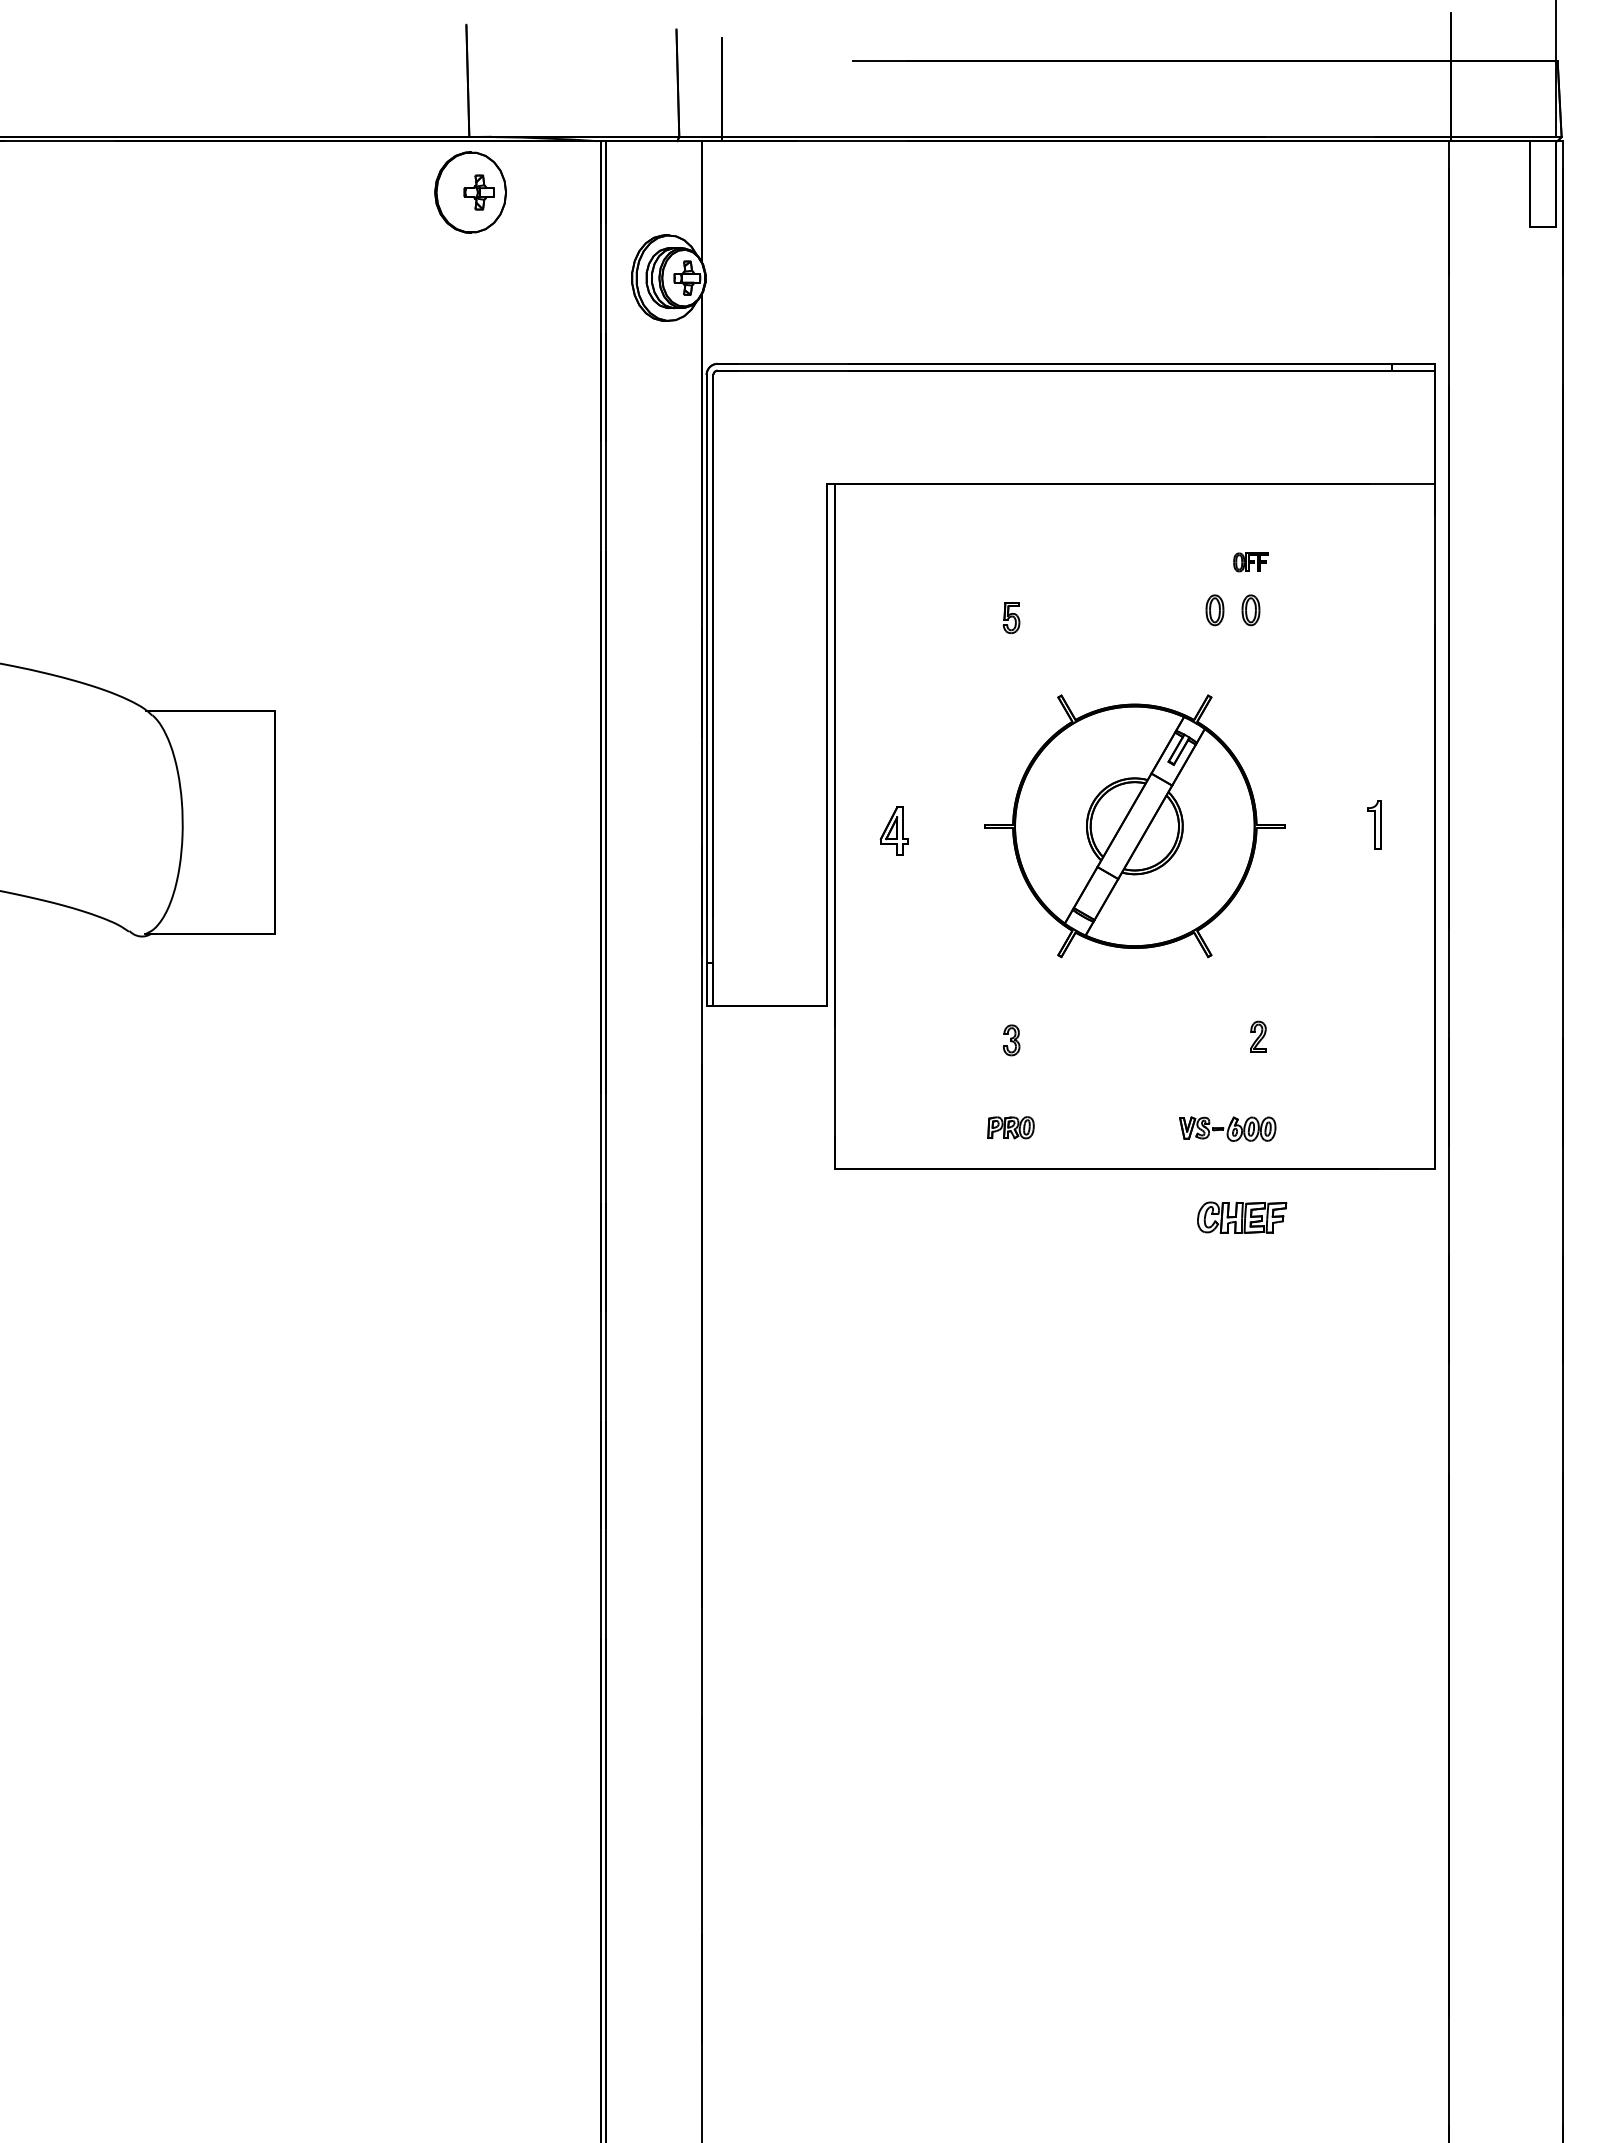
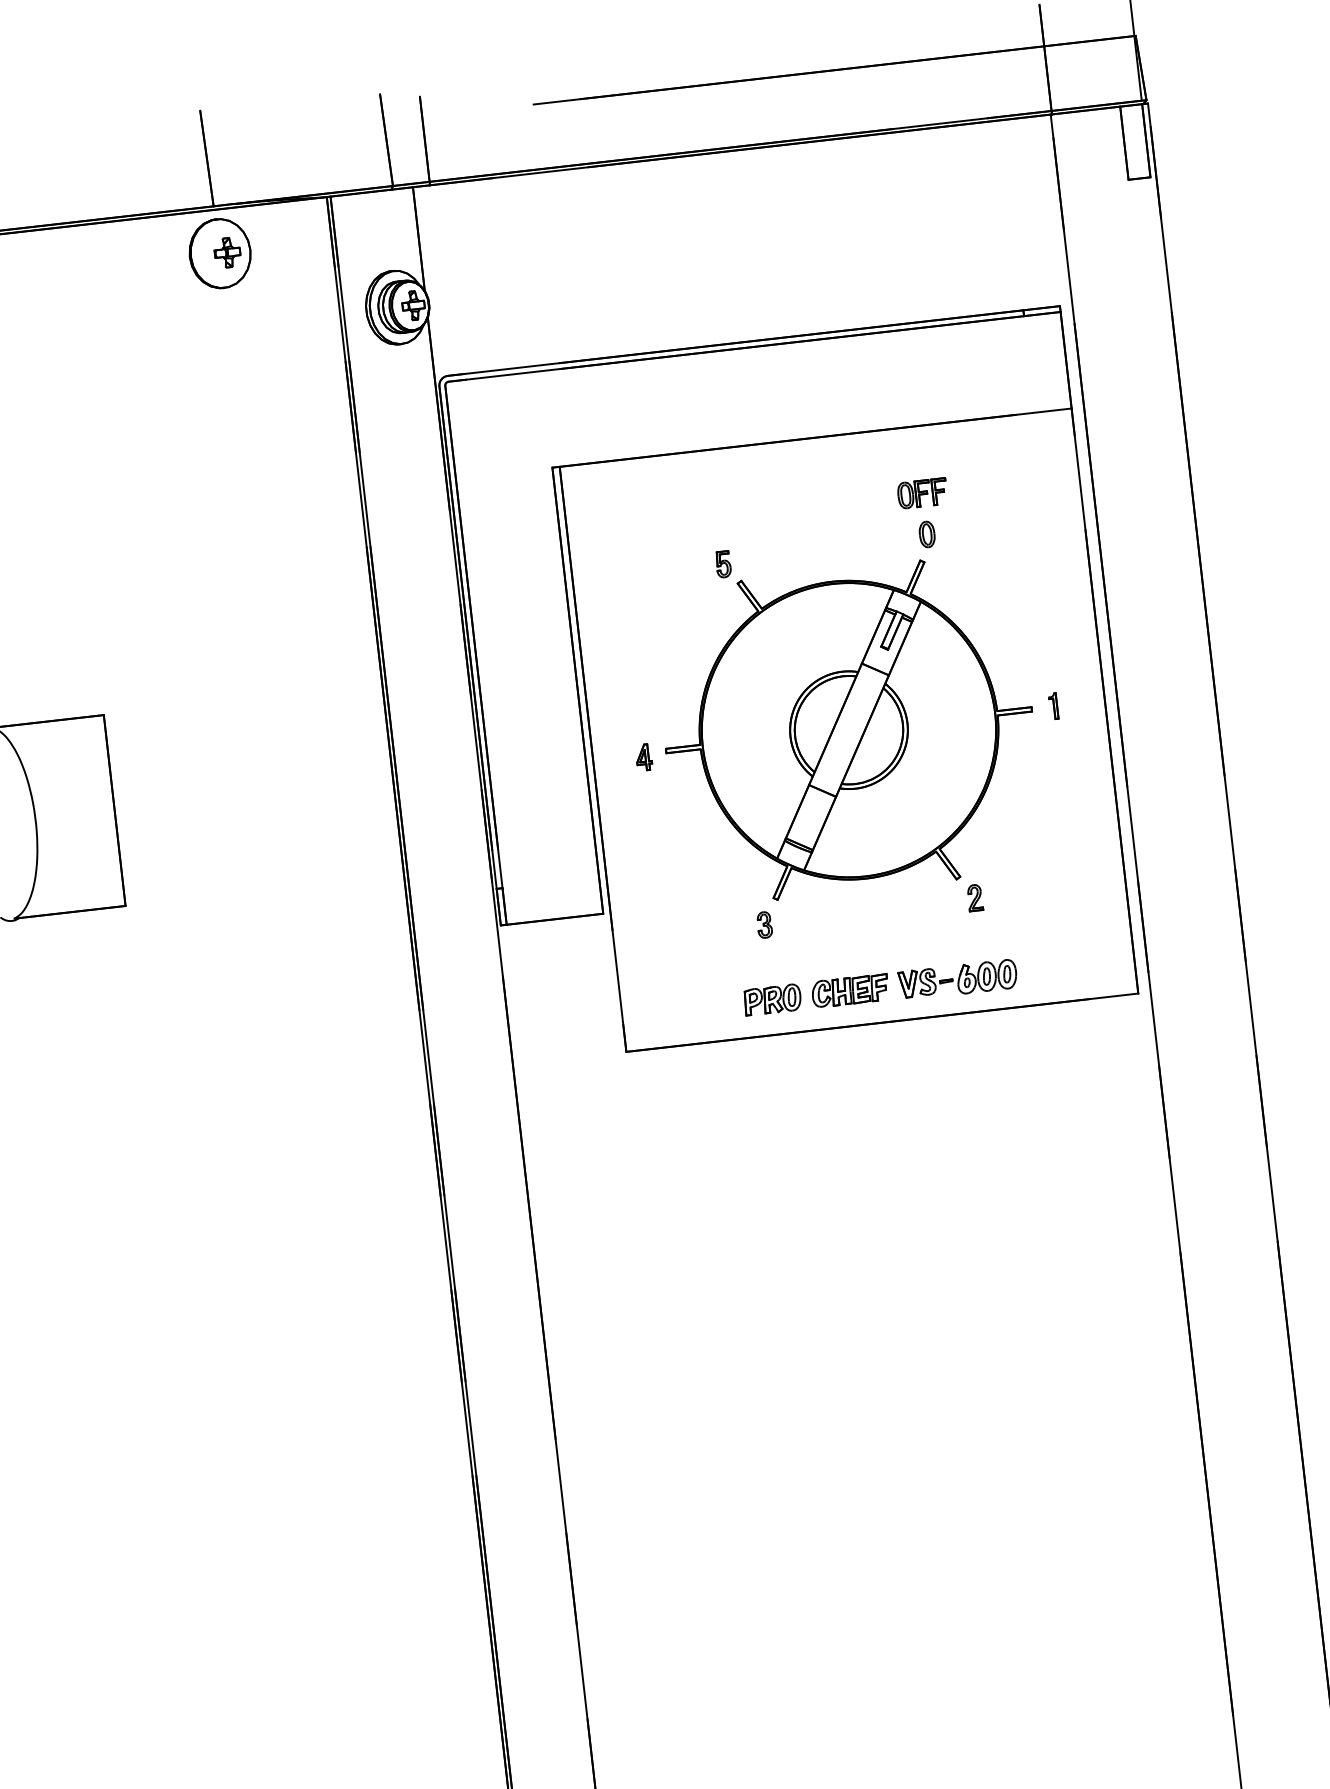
part: (1250, 562) -> (922, 493), size x1.67
part: (1214, 610) -> (896, 538), removed
part: (1374, 825) -> (1053, 706), size x0.62
part: (1134, 826) -> (848, 730), size x1.43
part: (893, 830) -> (643, 757), size x0.62
part: (1010, 1127) -> (772, 999), size x1.43
part: (1227, 1128) -> (957, 979), size x1.43
part: (1242, 1217) -> (850, 990), moved

